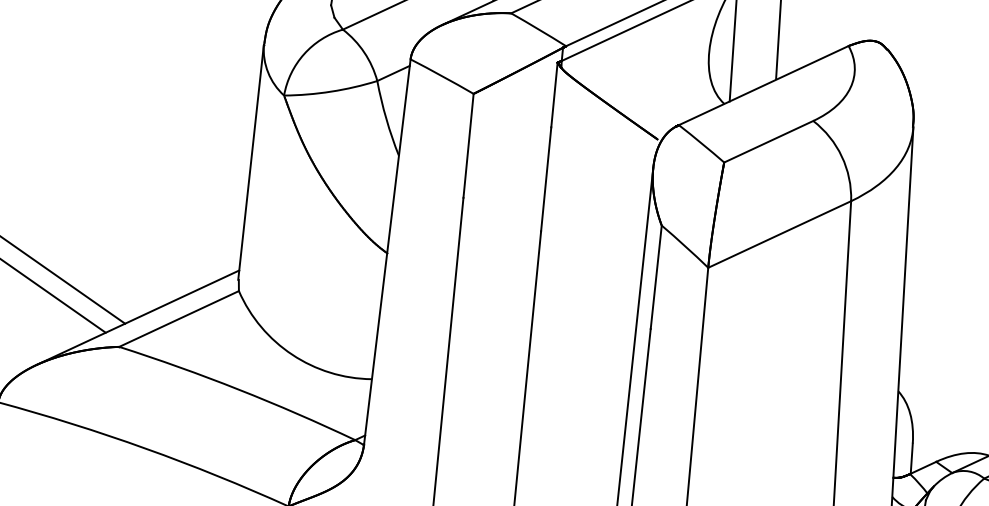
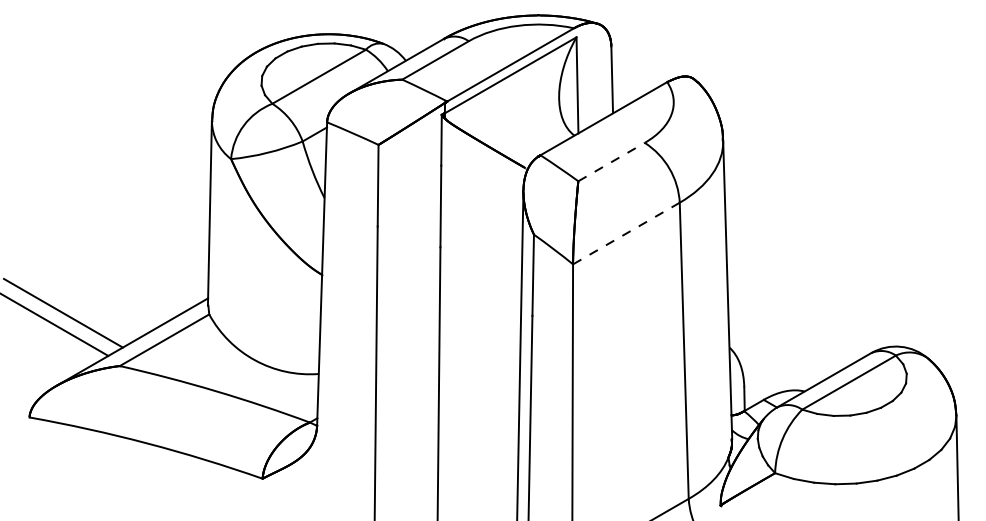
line: (769, 141) -> (612, 161), solid -> dashed
line: (779, 234) -> (626, 233), solid -> dashed

